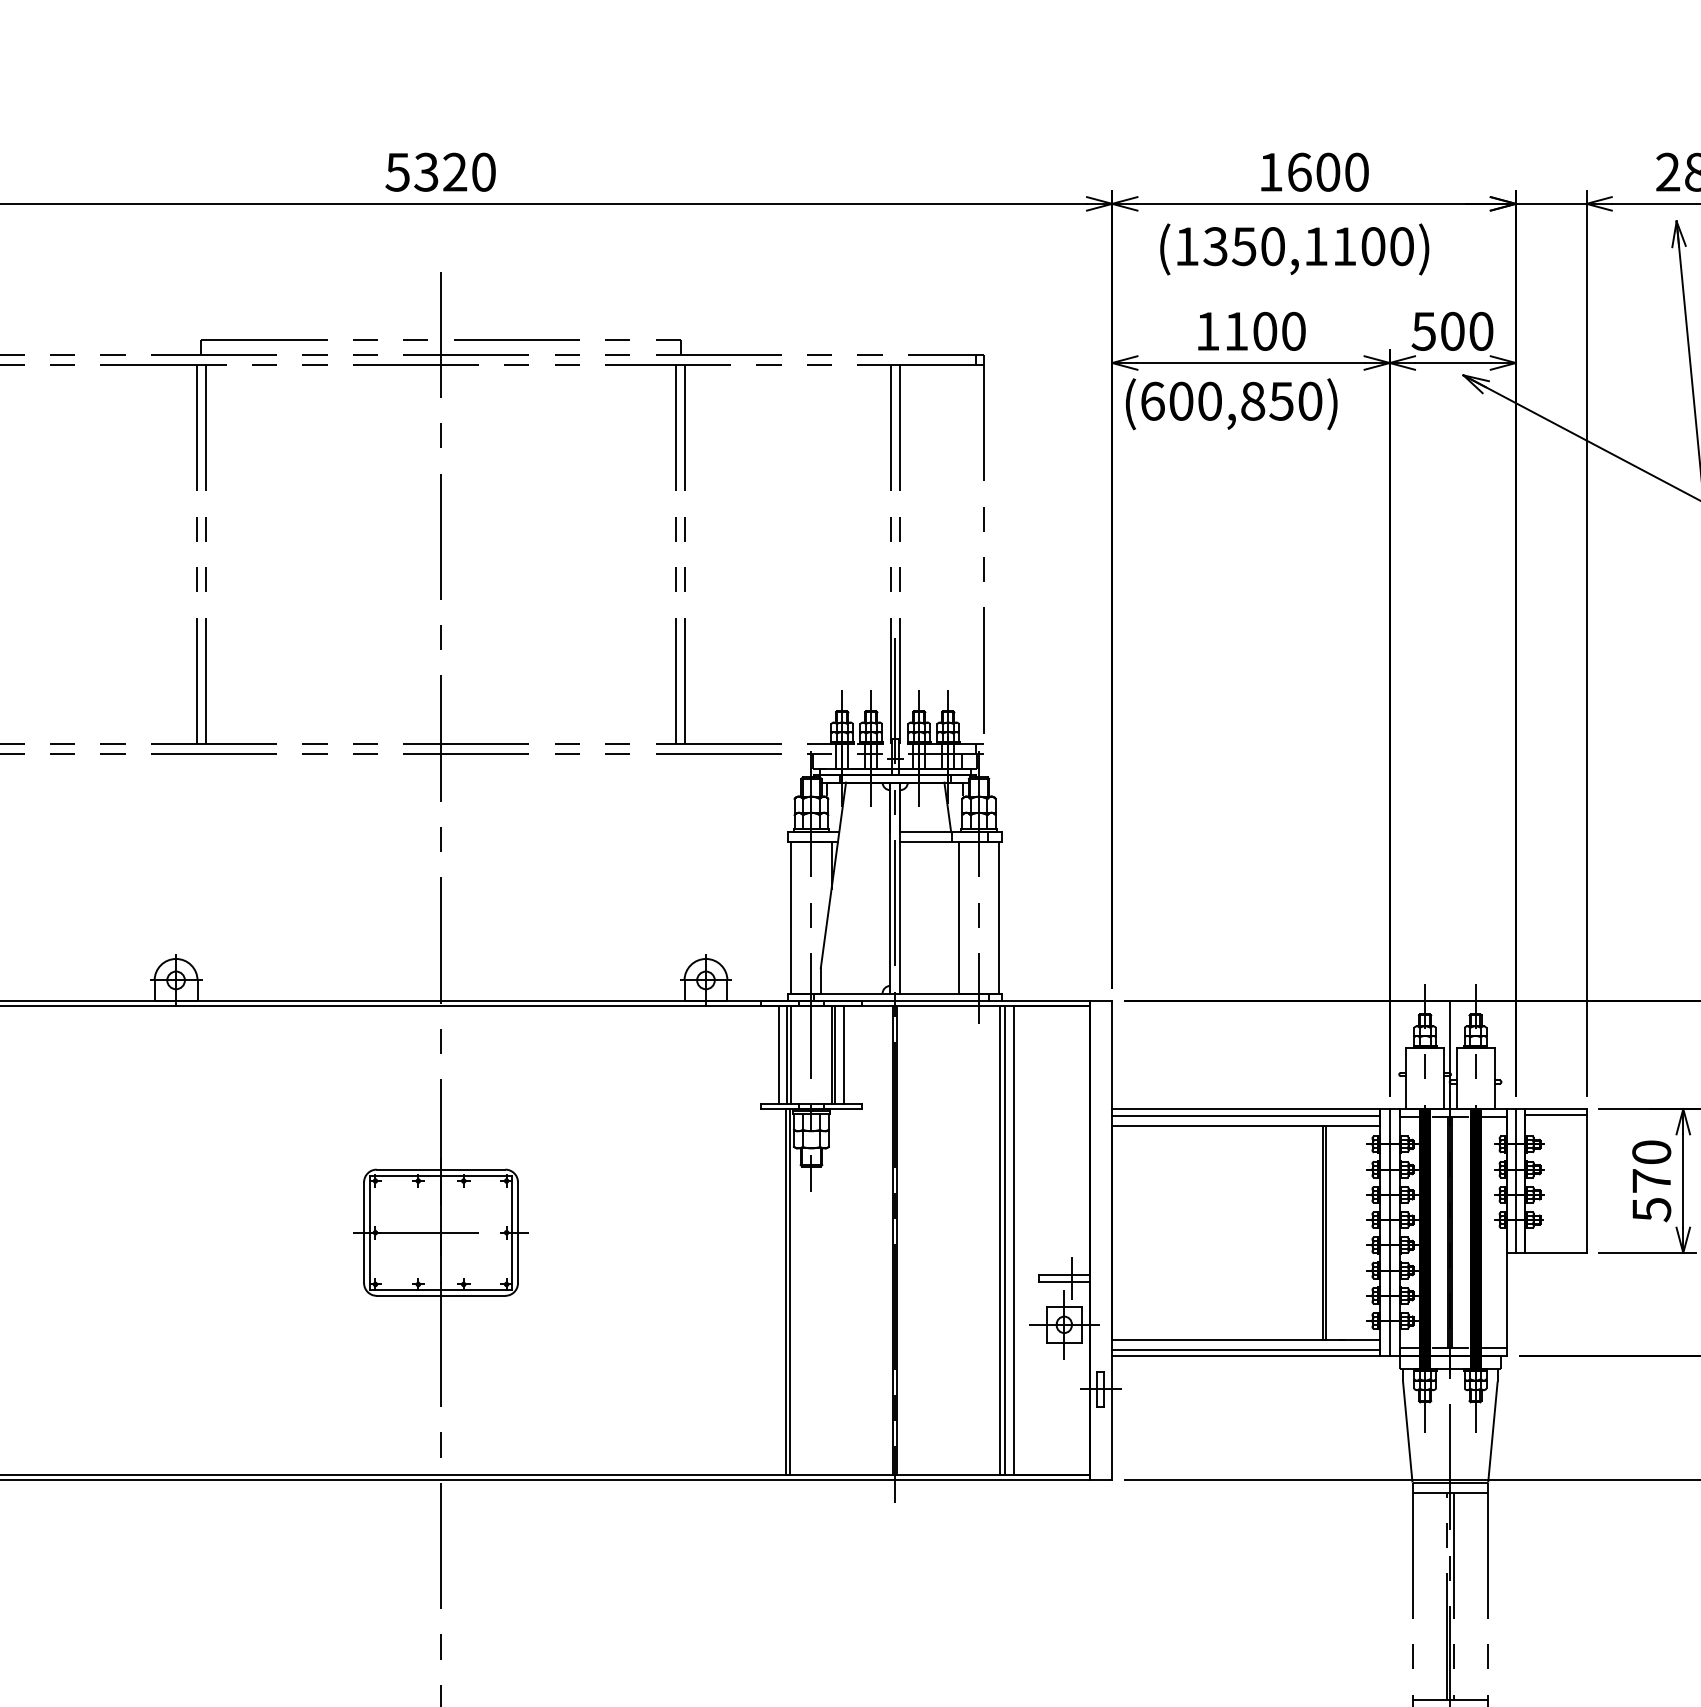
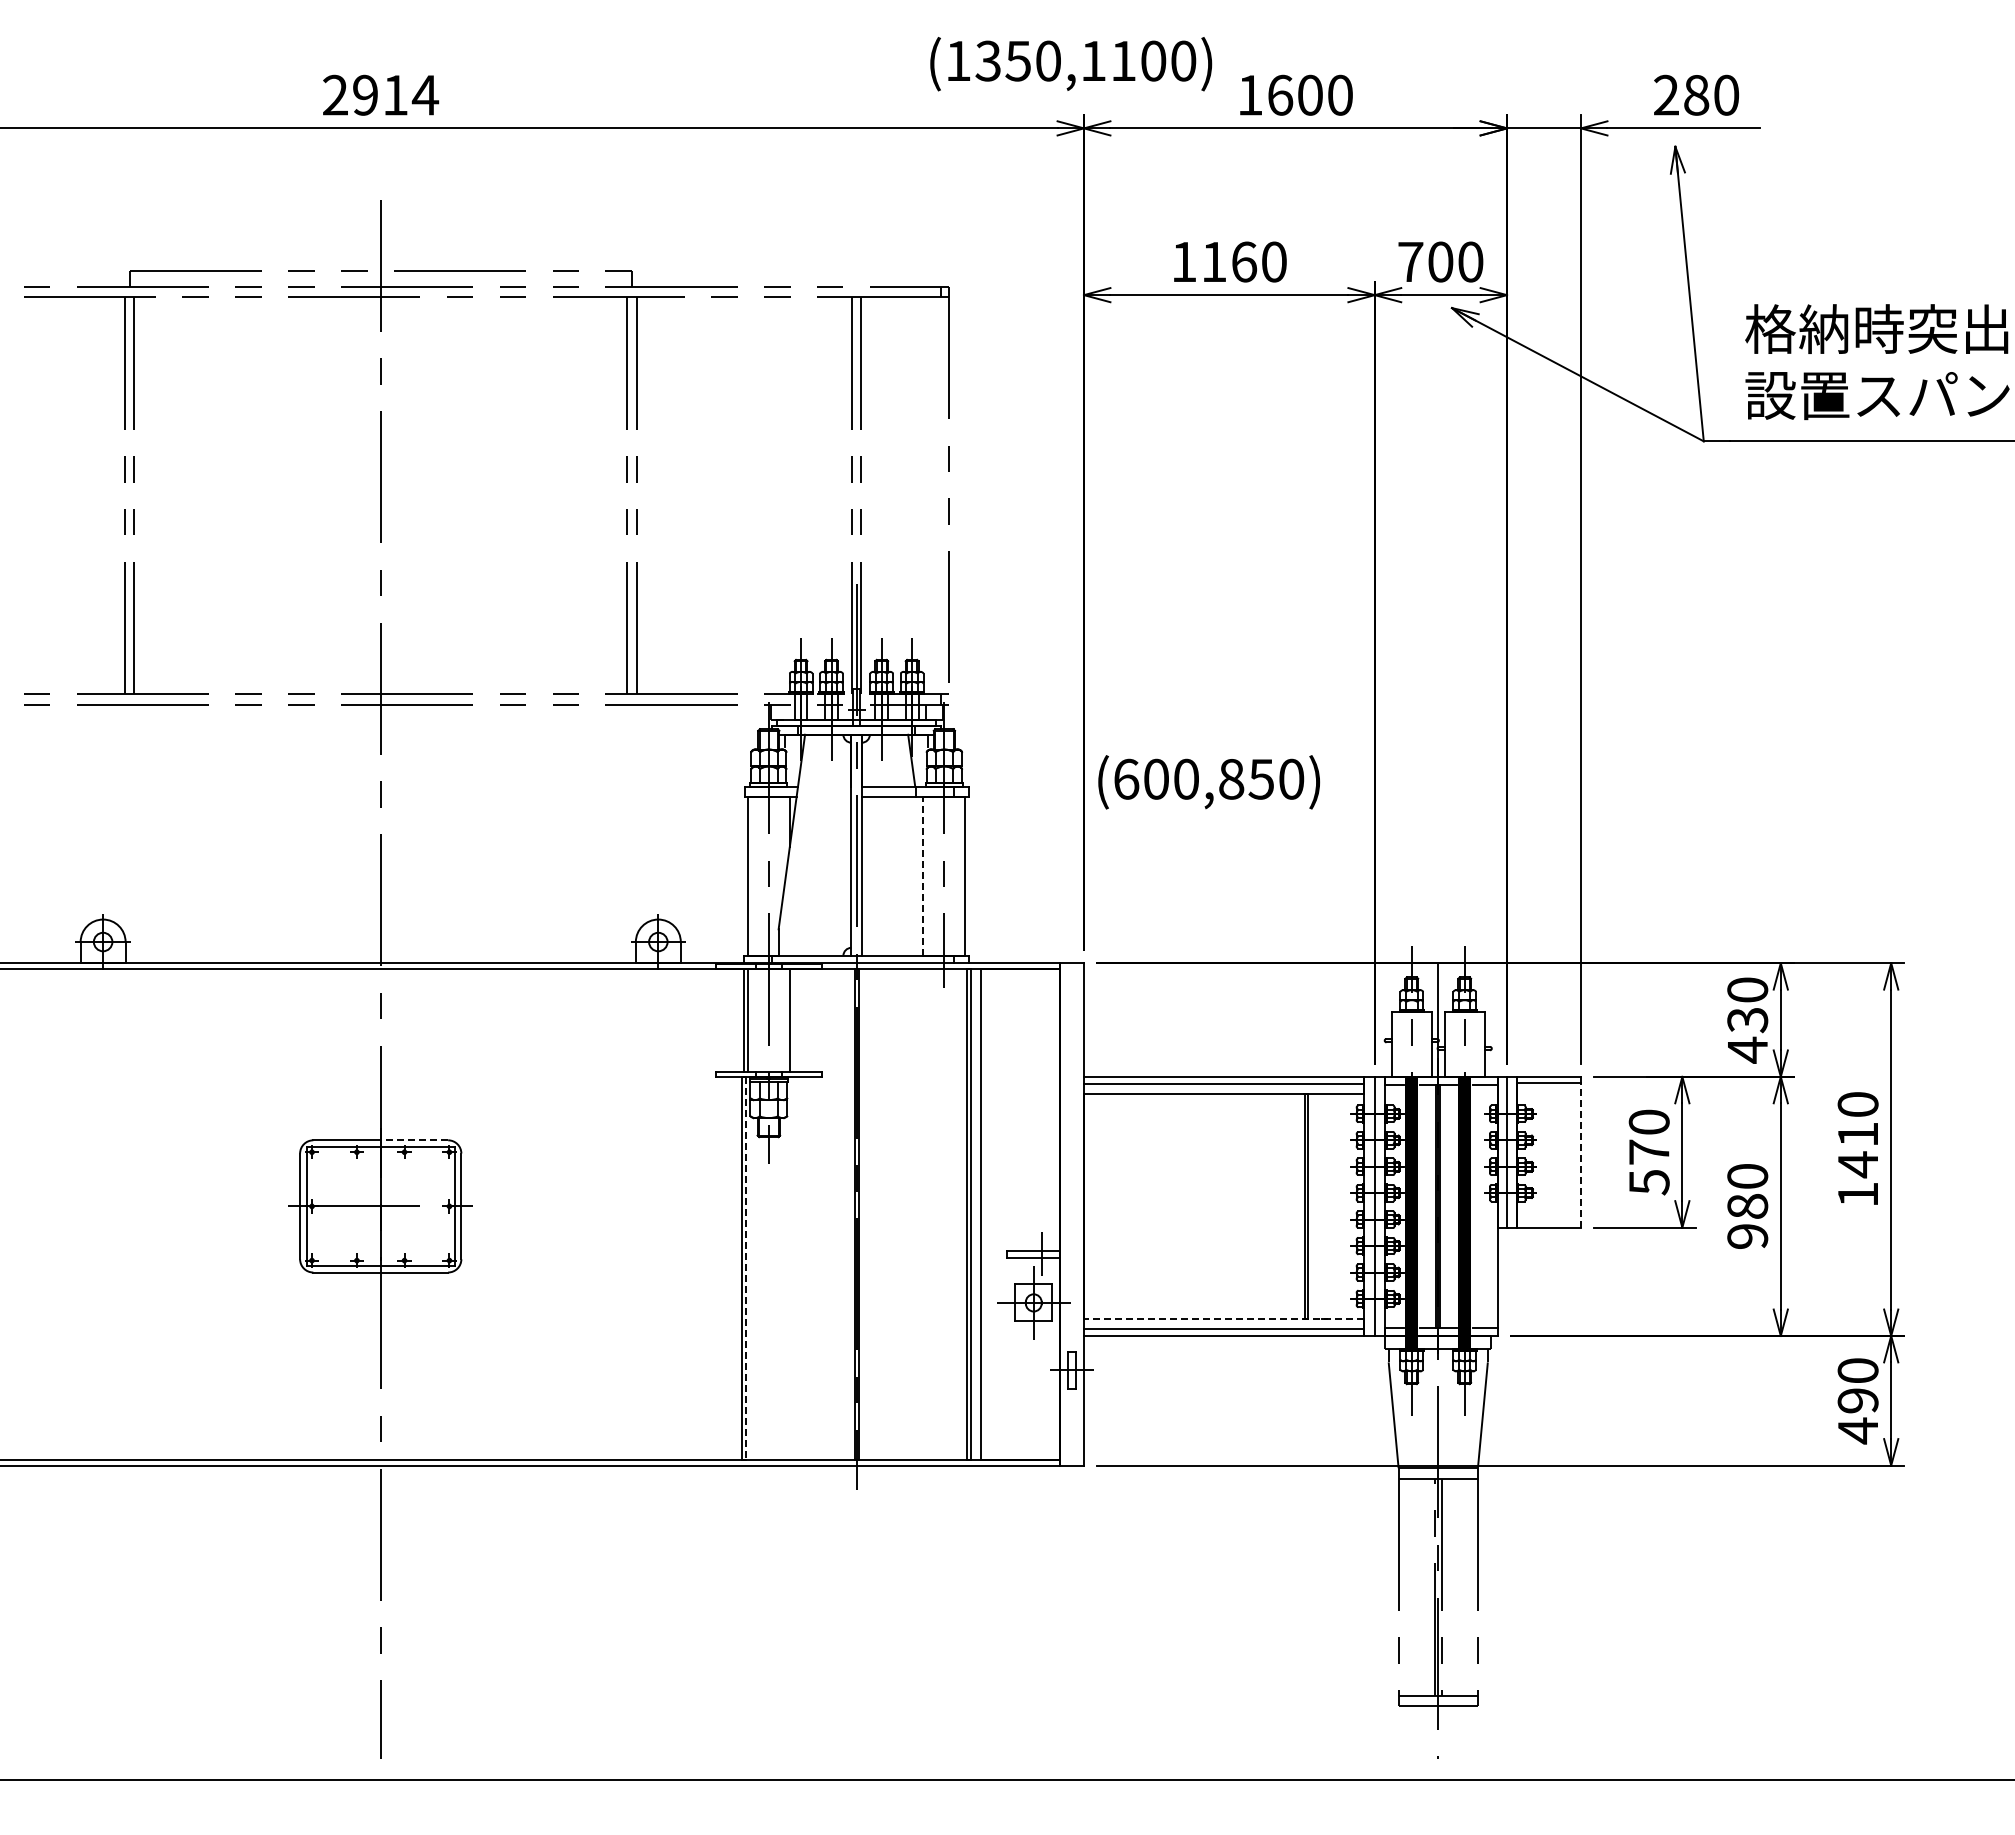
text: (440, 171) -> (380, 94), 5320 -> 2914
text: (1295, 249) -> (1071, 64), moved
text: (1265, 330) -> (1244, 261), 1100 -> 1160
text: (1423, 331) -> (1410, 262), 500 -> 700
text: (1231, 404) -> (1208, 782), moved
line: (959, 916) -> (923, 875), solid -> dashed
line: (779, 1055) -> (735, 1020), removed
line: (834, 1055) -> (793, 1020), removed
line: (843, 1055) -> (802, 1020), removed
line: (473, 1169) -> (414, 1140), solid -> dashed
line: (1587, 1184) -> (1581, 1155), solid -> dashed
line: (790, 1291) -> (746, 1268), solid -> dashed
line: (1245, 1339) -> (1223, 1318), solid -> dashed

